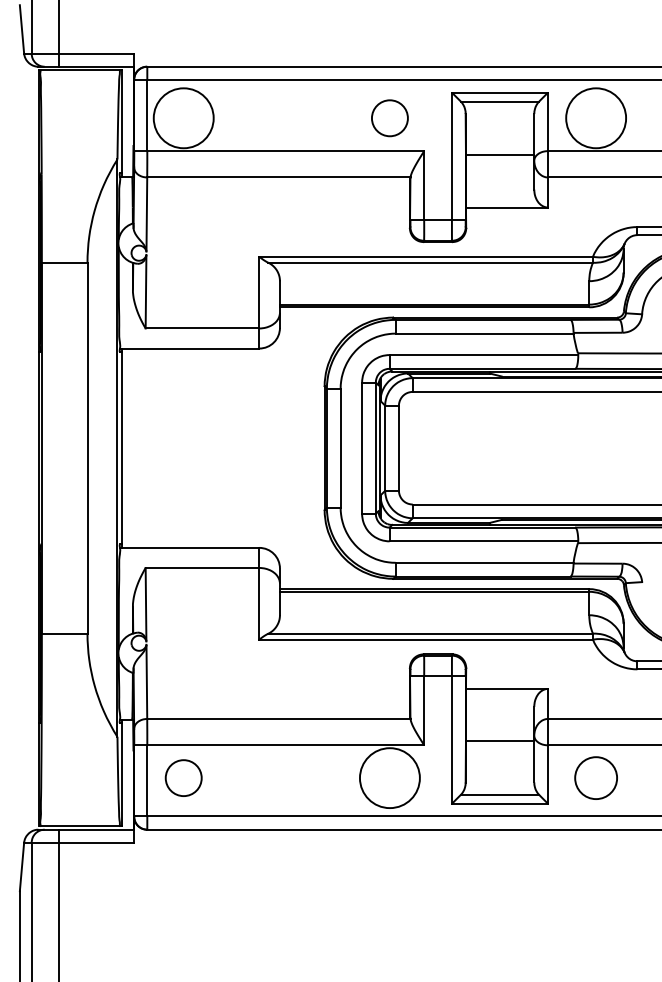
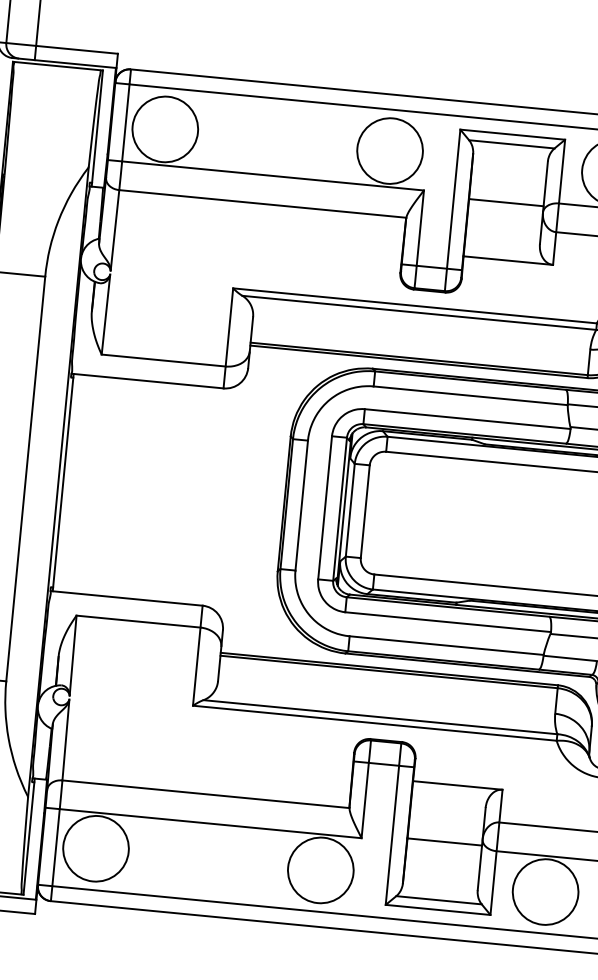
circle: (389, 118) -> (389, 151), size x1.67
circle: (183, 778) -> (95, 849), size x1.67
circle: (596, 778) -> (545, 892), size x1.43

